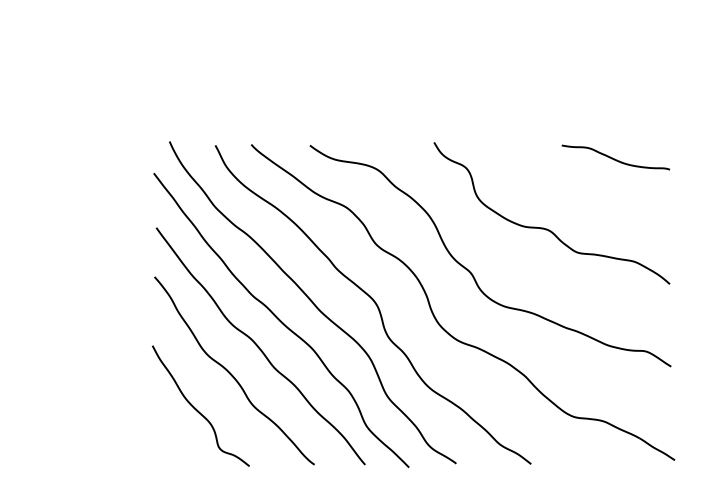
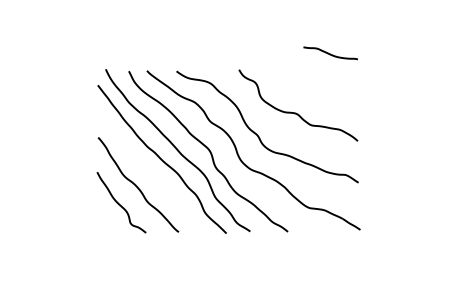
curve: (615, 157) -> (330, 53), moved
curve: (260, 346) -> (151, 172), removed

